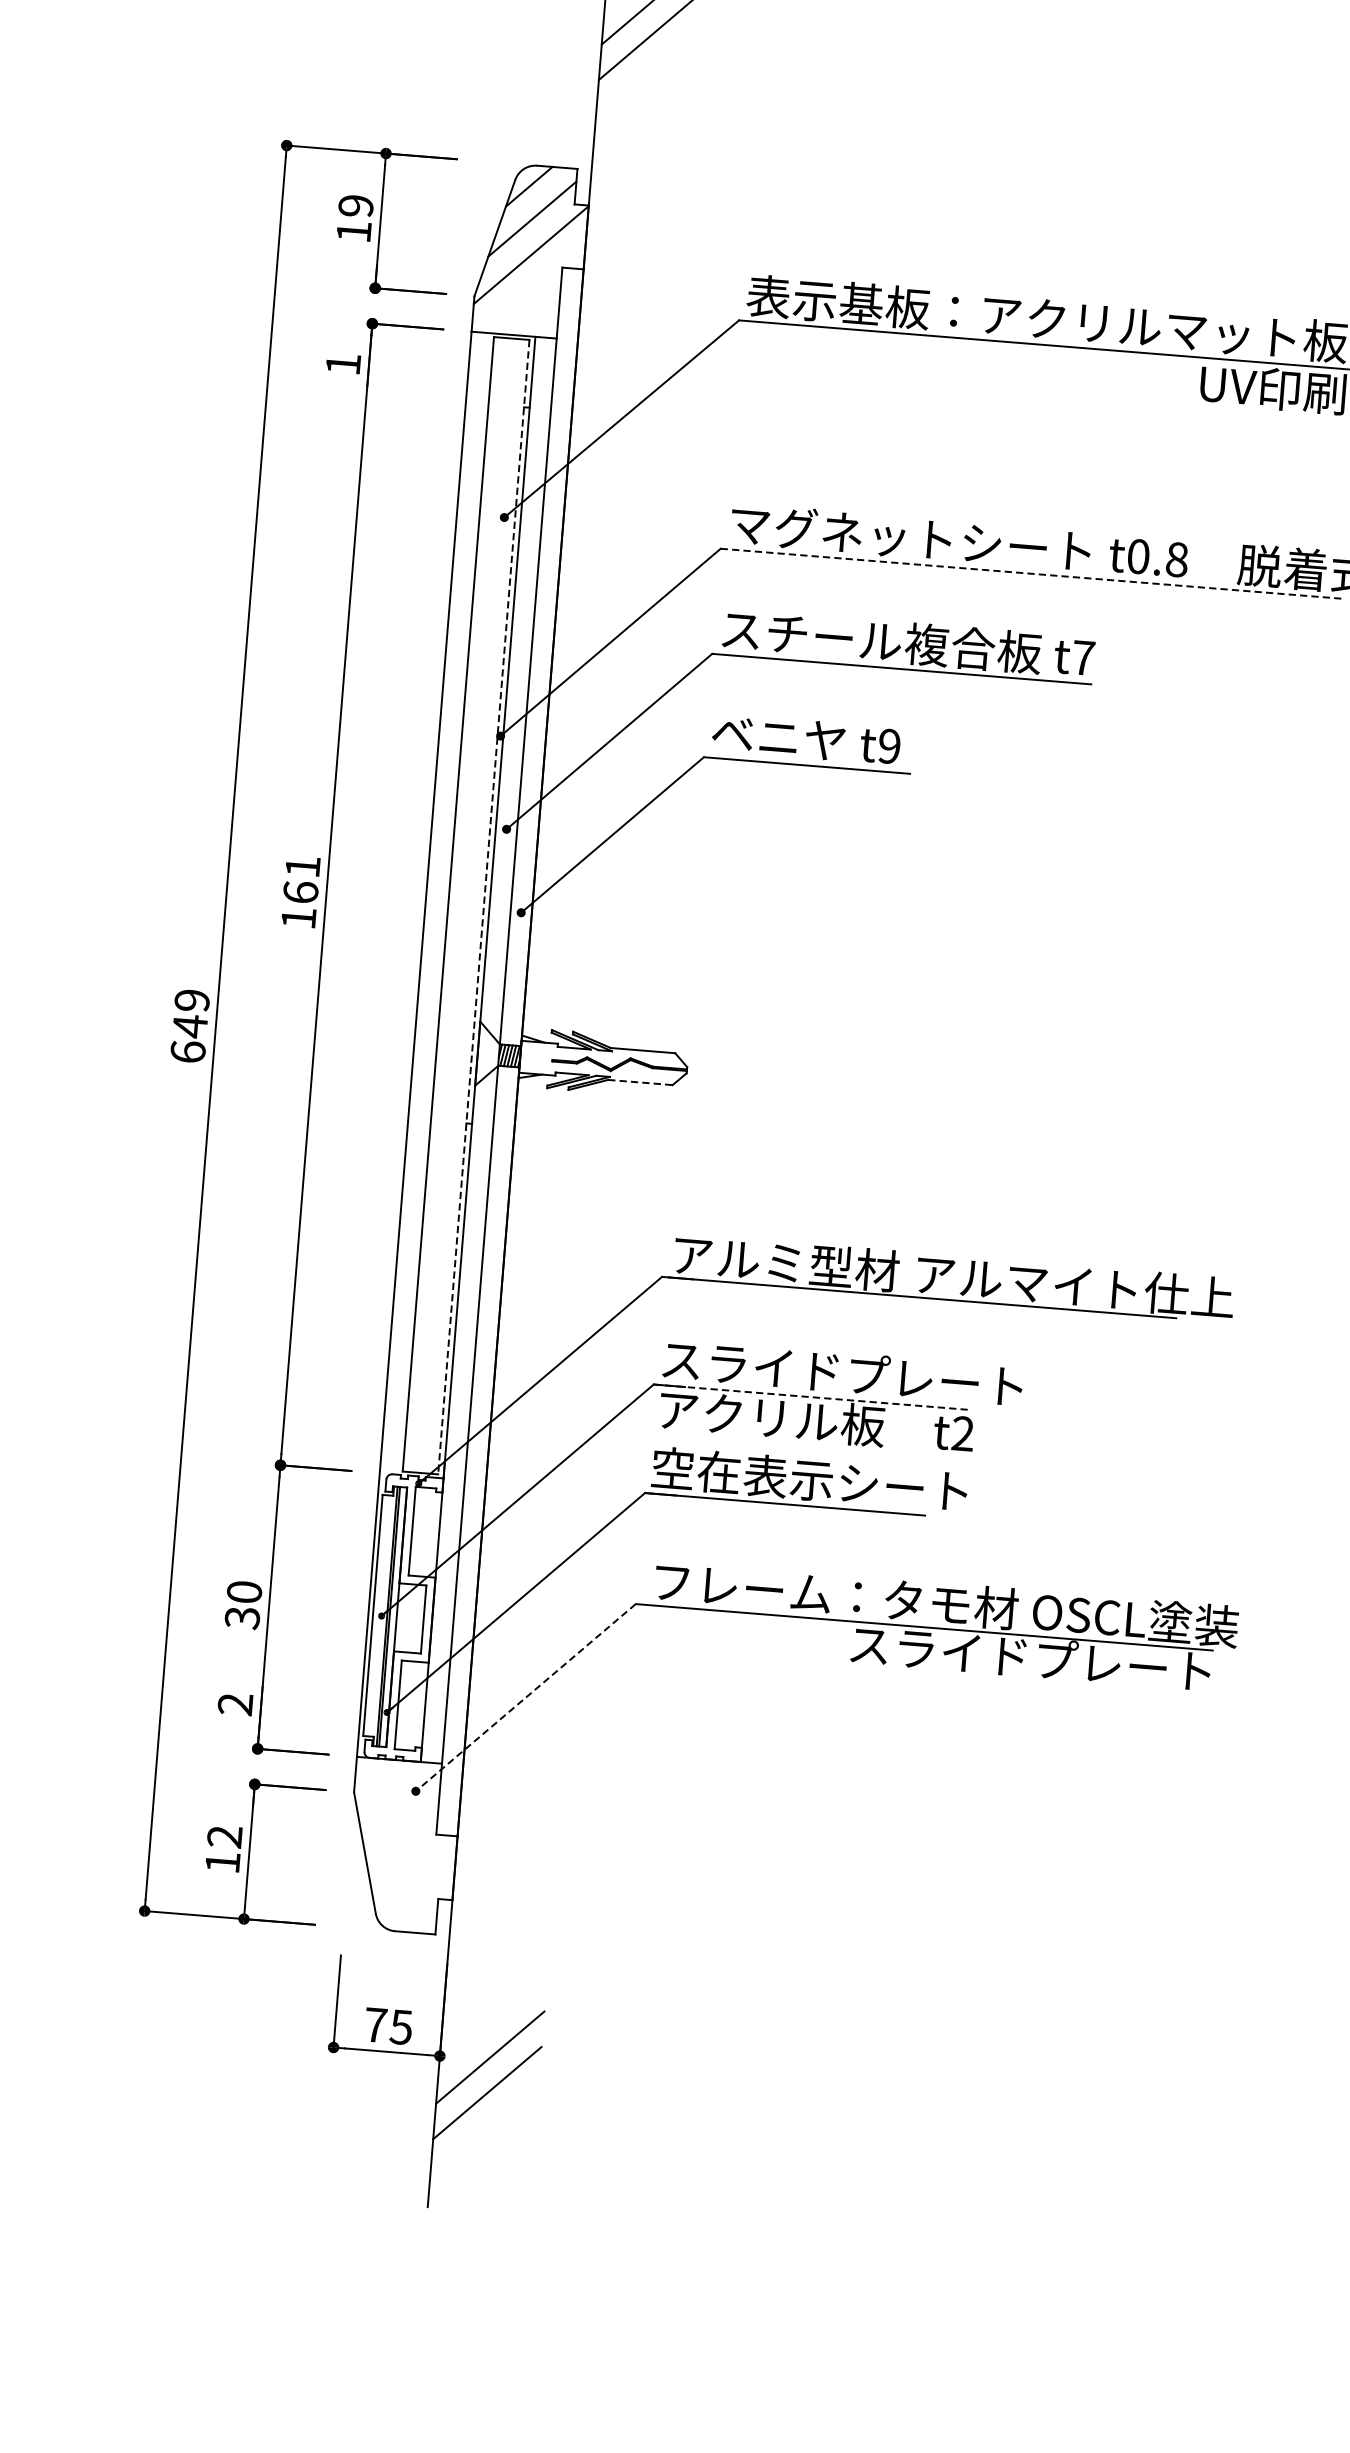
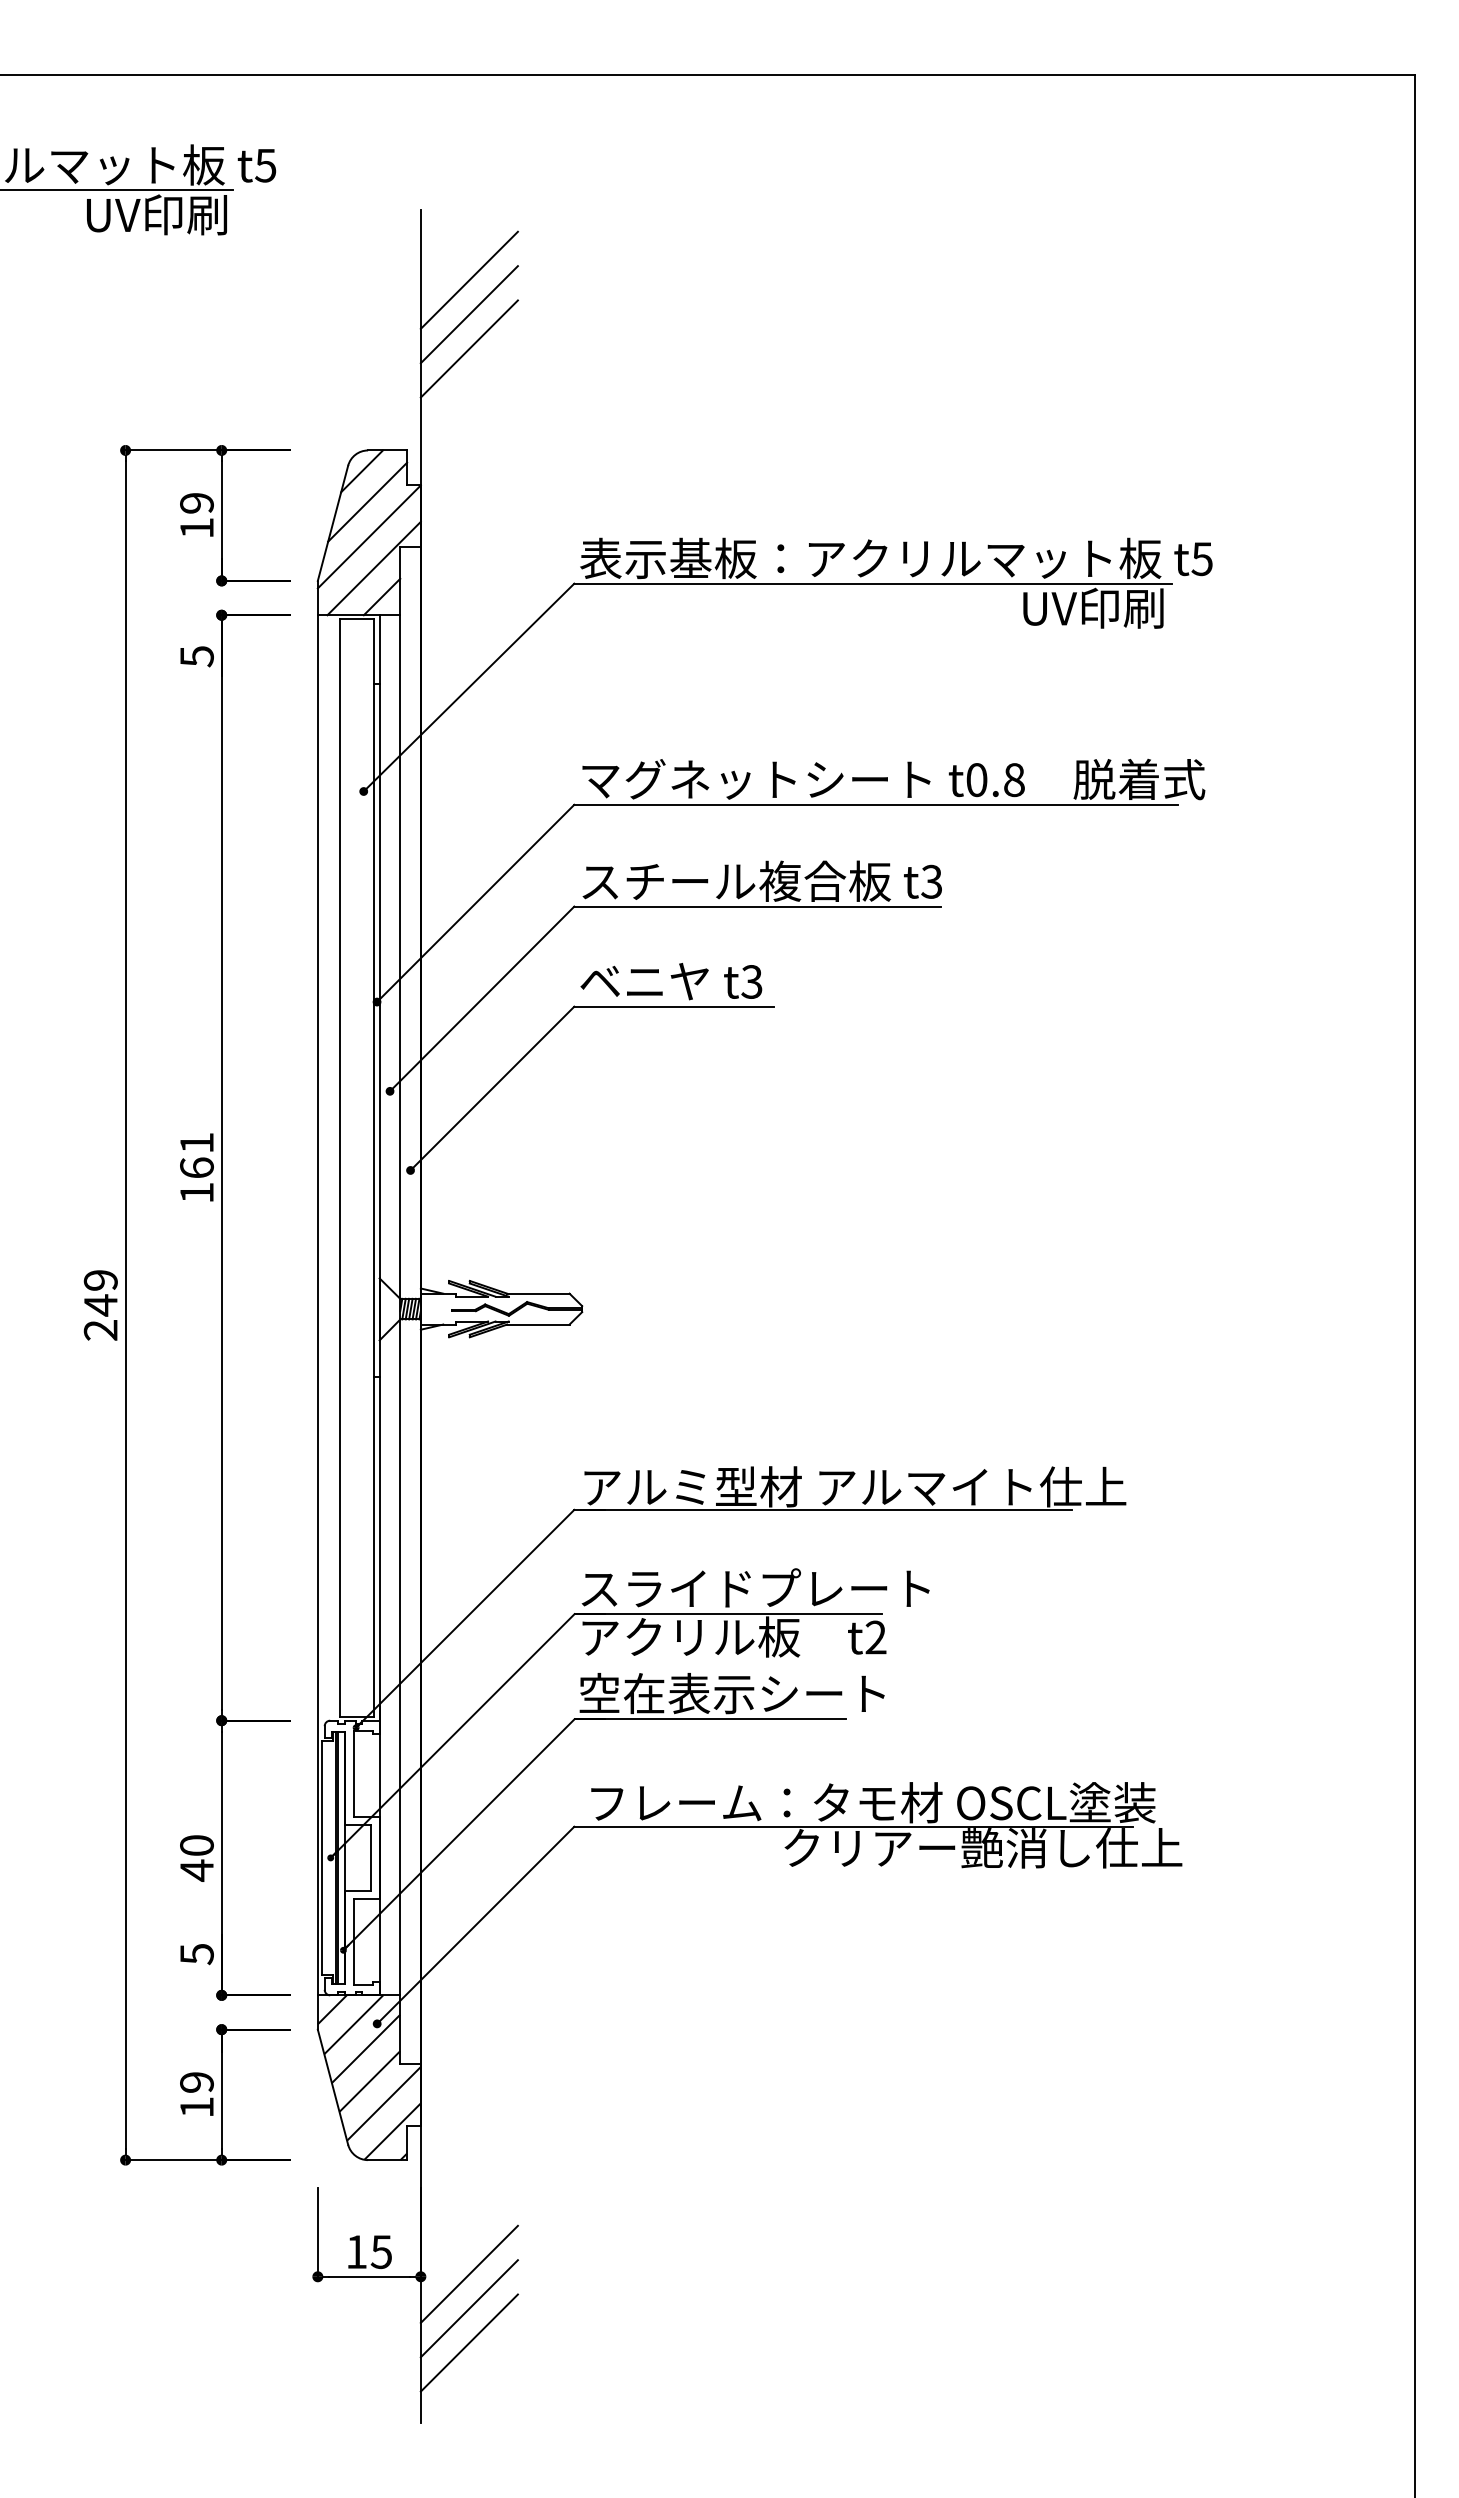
line: (649, 68) -> (468, 348), added
line: (532, 288) -> (373, 568), added
line: (538, 317) -> (381, 596), added
text: (342, 364) -> (196, 656), 1 -> 5
line: (1031, 573) -> (875, 804), dashed -> solid
text: (1083, 657) -> (931, 881), t7 -> t3
text: (888, 745) -> (751, 981), t9 -> t3
line: (484, 907) -> (374, 1168), dashed -> solid
text: (187, 1051) -> (100, 1329), 649 -> 249
line: (640, 1082) -> (538, 1324), dashed -> solid
line: (812, 1397) -> (728, 1614), dashed -> solid
text: (242, 1617) -> (196, 1870), 30 -> 40
text: (1056, 1660) -> (983, 1848), スライドプレート -> クリアー艶消し仕上
line: (525, 1697) -> (475, 1925), dashed -> solid
text: (235, 1704) -> (196, 1954), 2 -> 5
text: (224, 1836) -> (196, 2082), 12 -> 19
hatch: (402, 1845) -> (368, 2077), added
text: (375, 2024) -> (356, 2251), 75 -> 15
line: (483, 2127) -> (468, 2342), added

